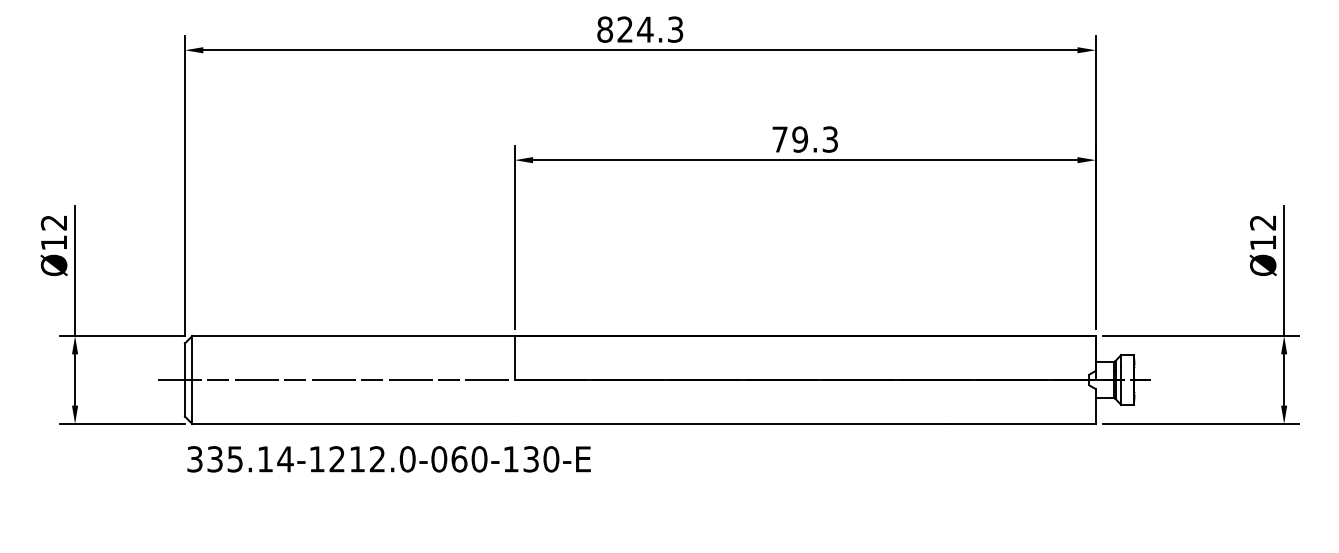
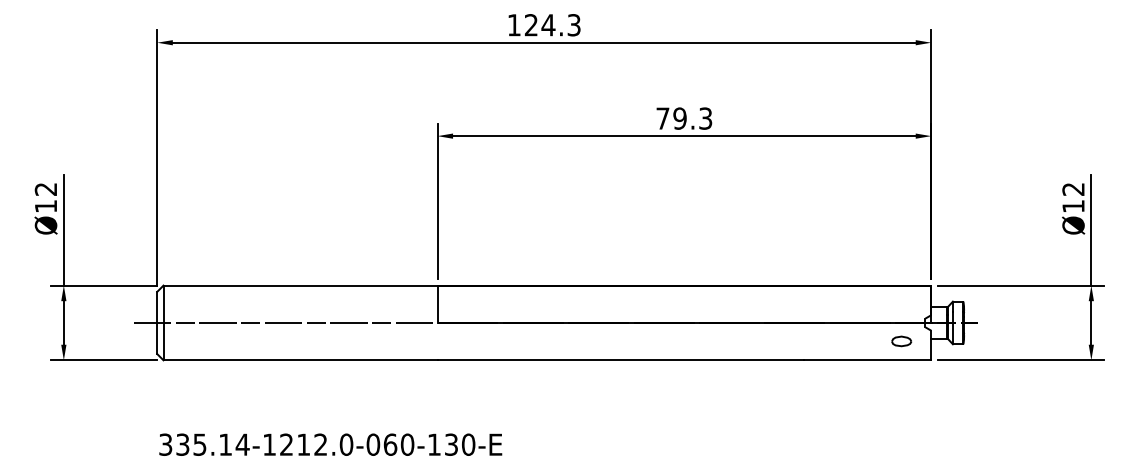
text: (605, 29) -> (514, 25), 824.3 -> 124.3
part: (1060, 401) -> (901, 341), added
text: (388, 459) -> (330, 444), moved

